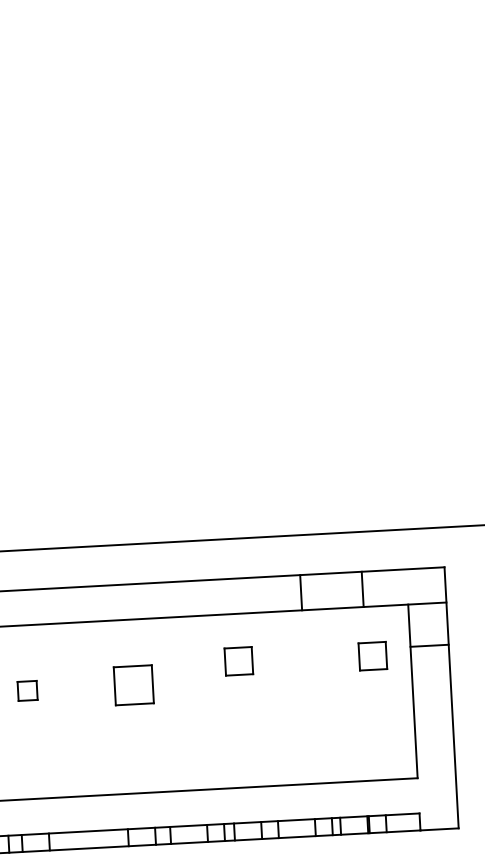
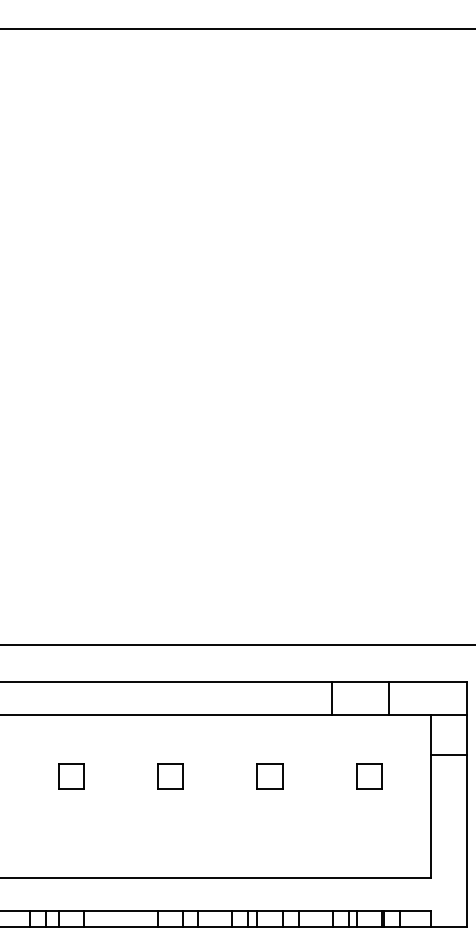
part: (372, 656) -> (369, 776), moved
part: (238, 661) -> (269, 776), moved
part: (133, 685) -> (170, 776), size x0.71
part: (27, 690) -> (71, 776), size x1.43

